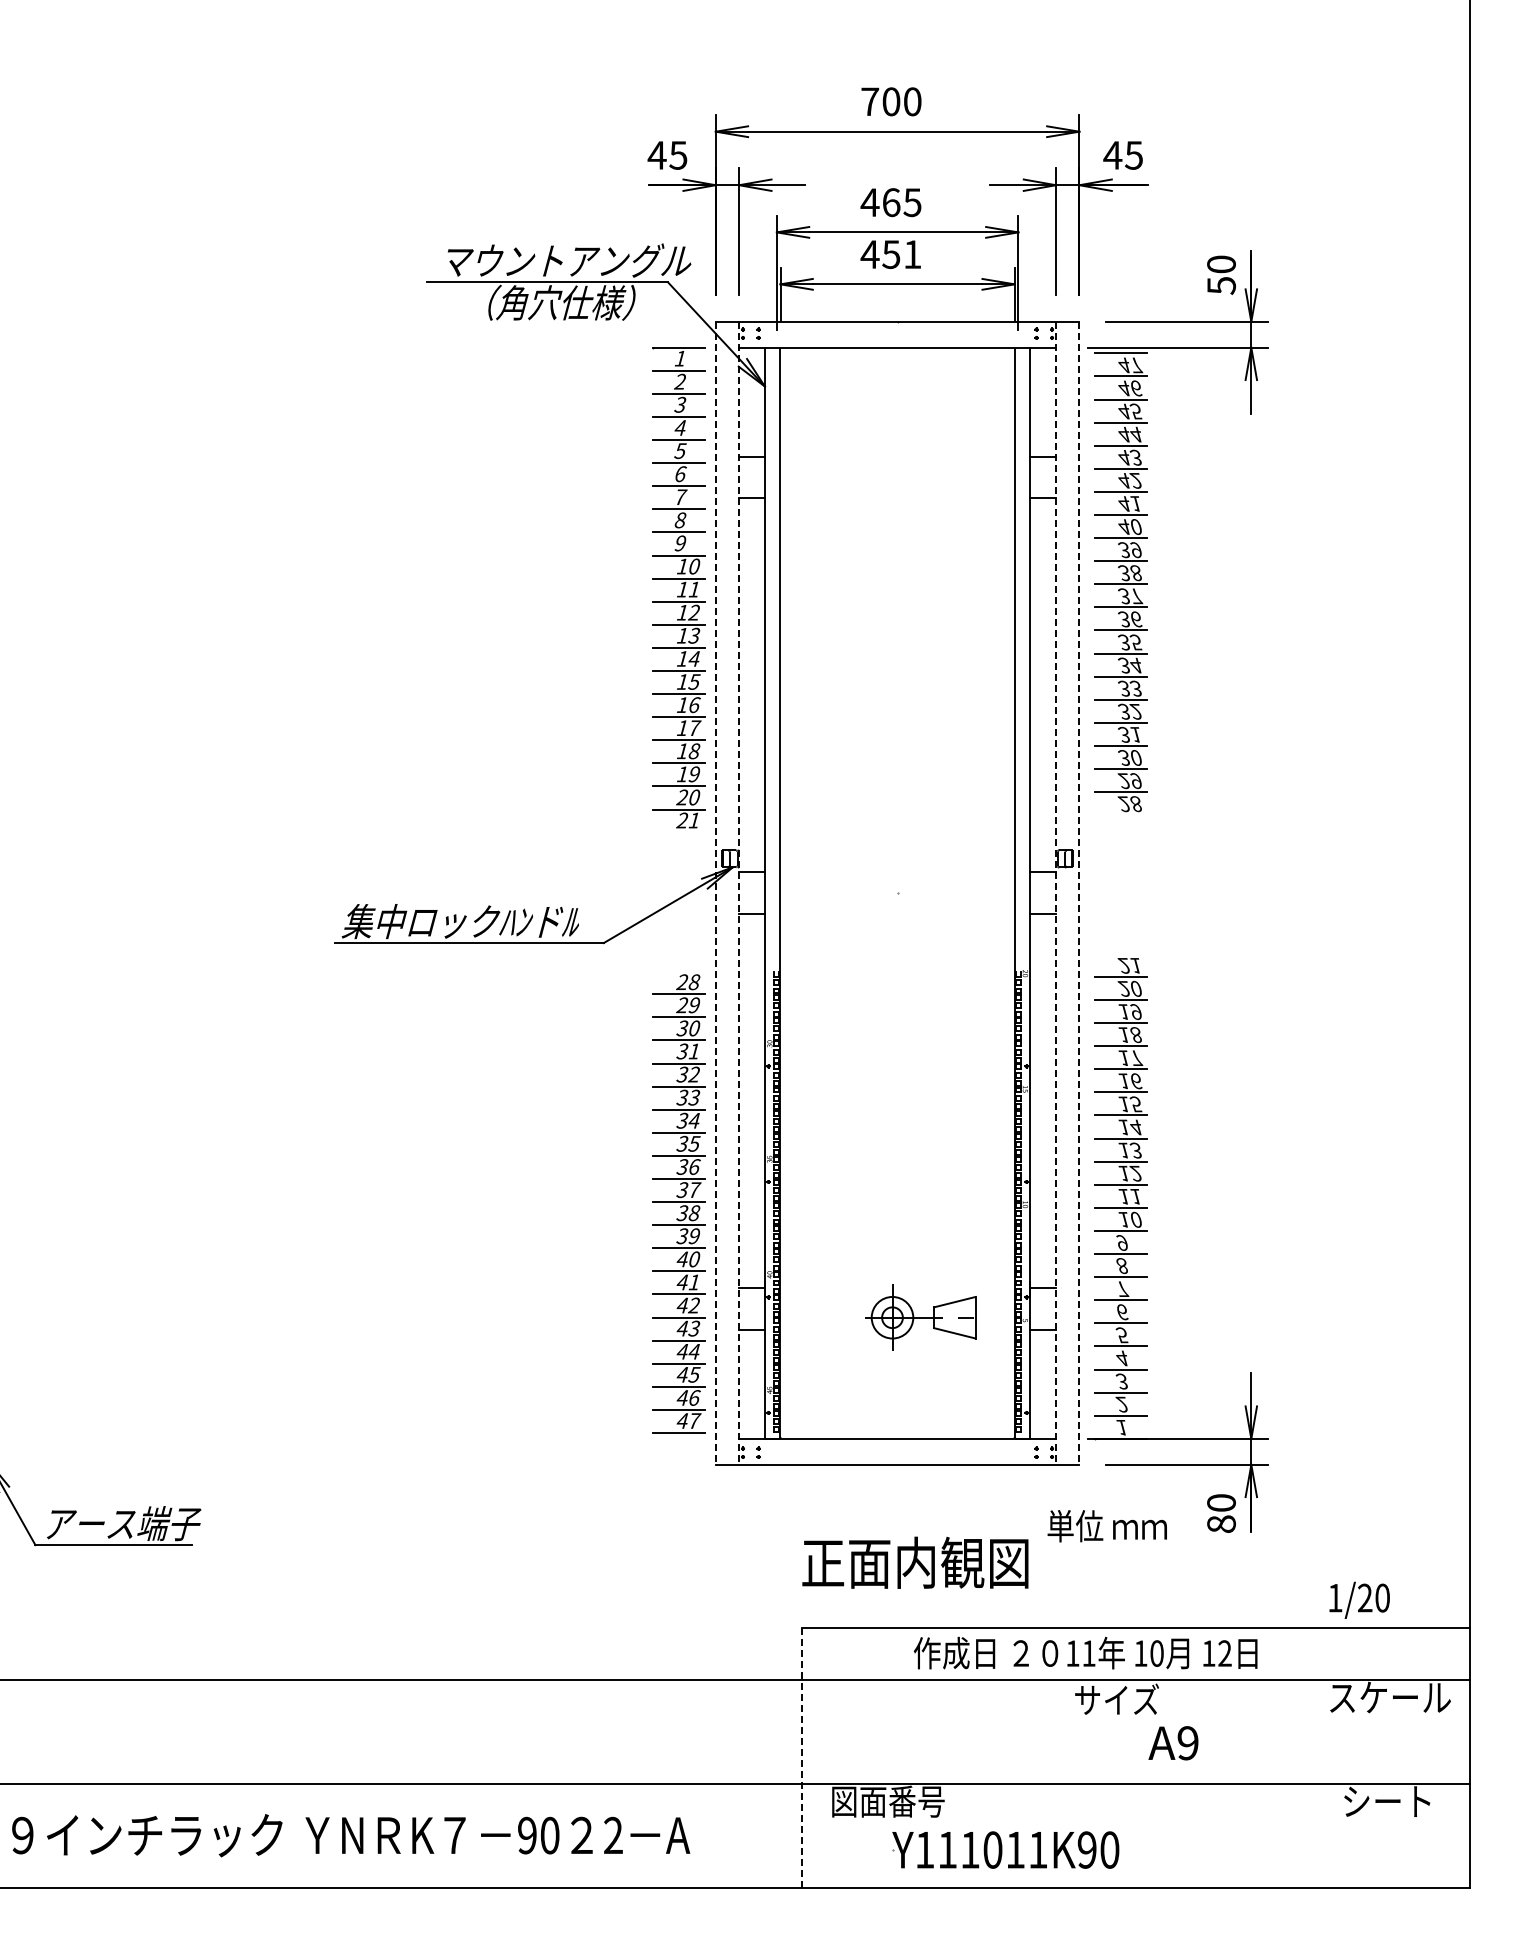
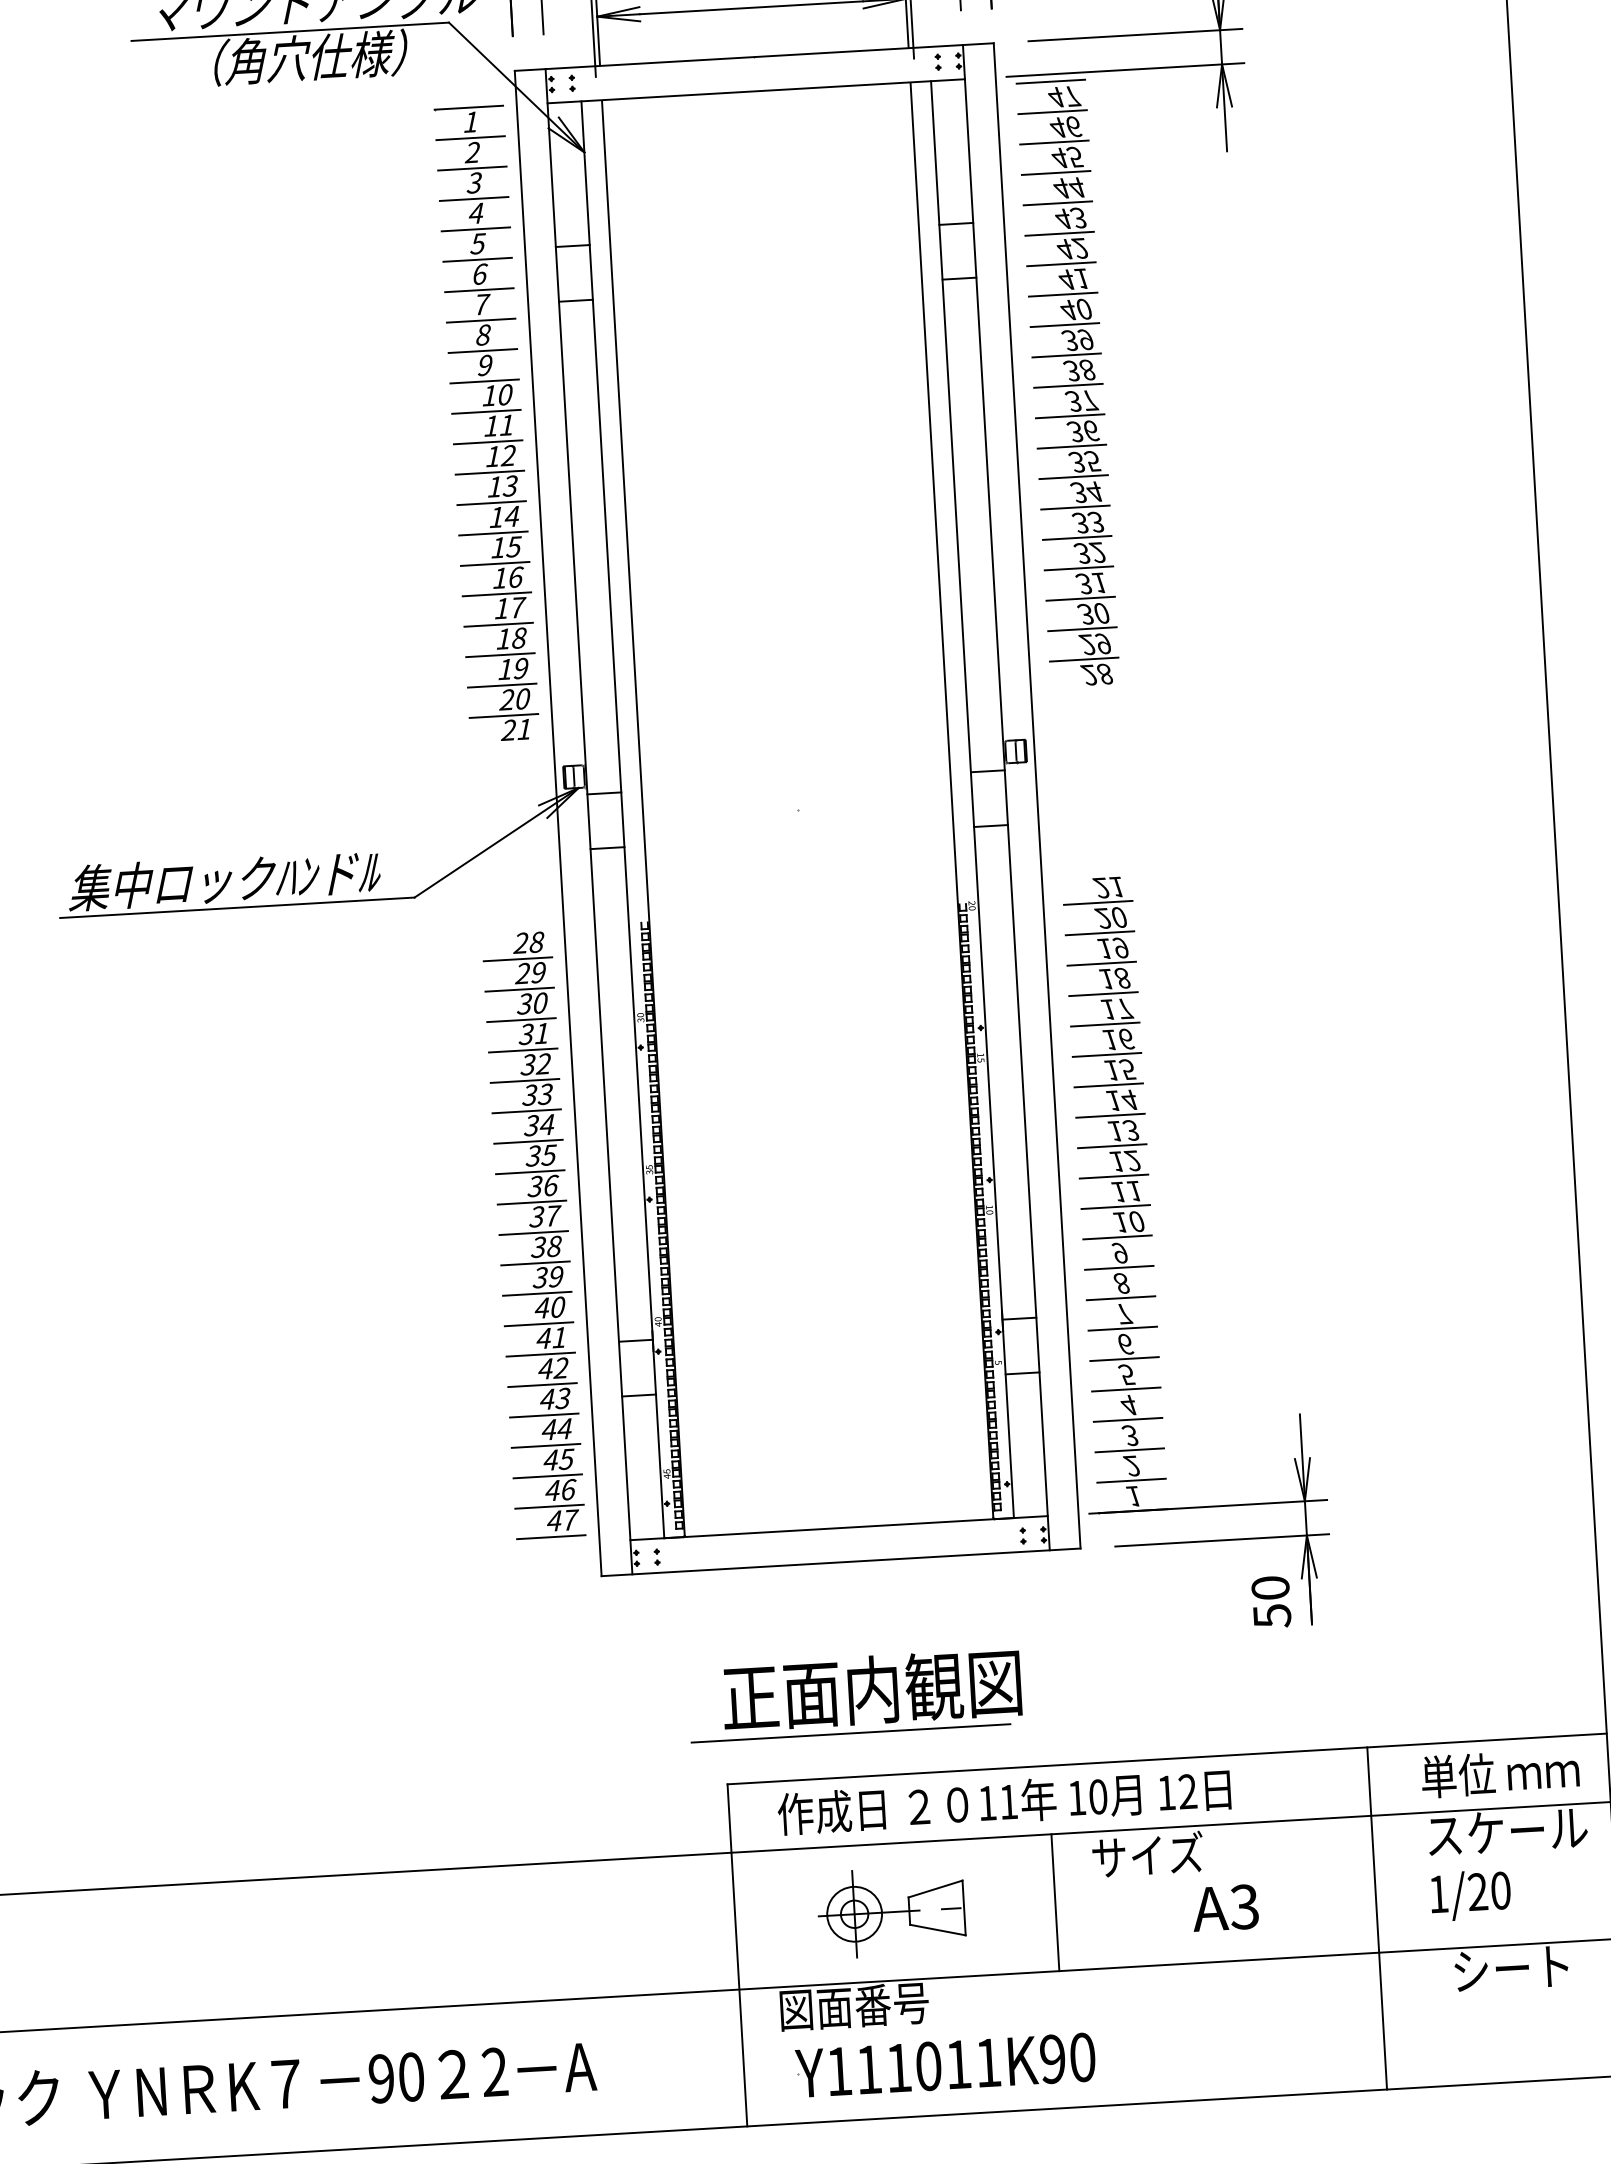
line: (715, 893) -> (557, 823), dashed -> solid
line: (739, 893) -> (589, 822), dashed -> solid
line: (1056, 893) -> (1006, 797), dashed -> solid
line: (1079, 893) -> (1037, 796), dashed -> solid
part: (920, 1317) -> (891, 1911), moved
text: (1221, 1524) -> (1272, 1616), 80 -> 50
text: (1106, 1526) -> (1499, 1773), moved
line: (897, 1594) -> (850, 1733), added
text: (1359, 1599) -> (1470, 1894), moved
text: (1085, 1652) -> (1004, 1800), moved
line: (1044, 1731) -> (1054, 1902), added
text: (1187, 1743) -> (1244, 1907), A9 -> A3
line: (802, 1757) -> (738, 1955), dashed -> solid
line: (1287, 1757) -> (1376, 1918), added
part: (1005, 1849) -> (945, 2064), moved

